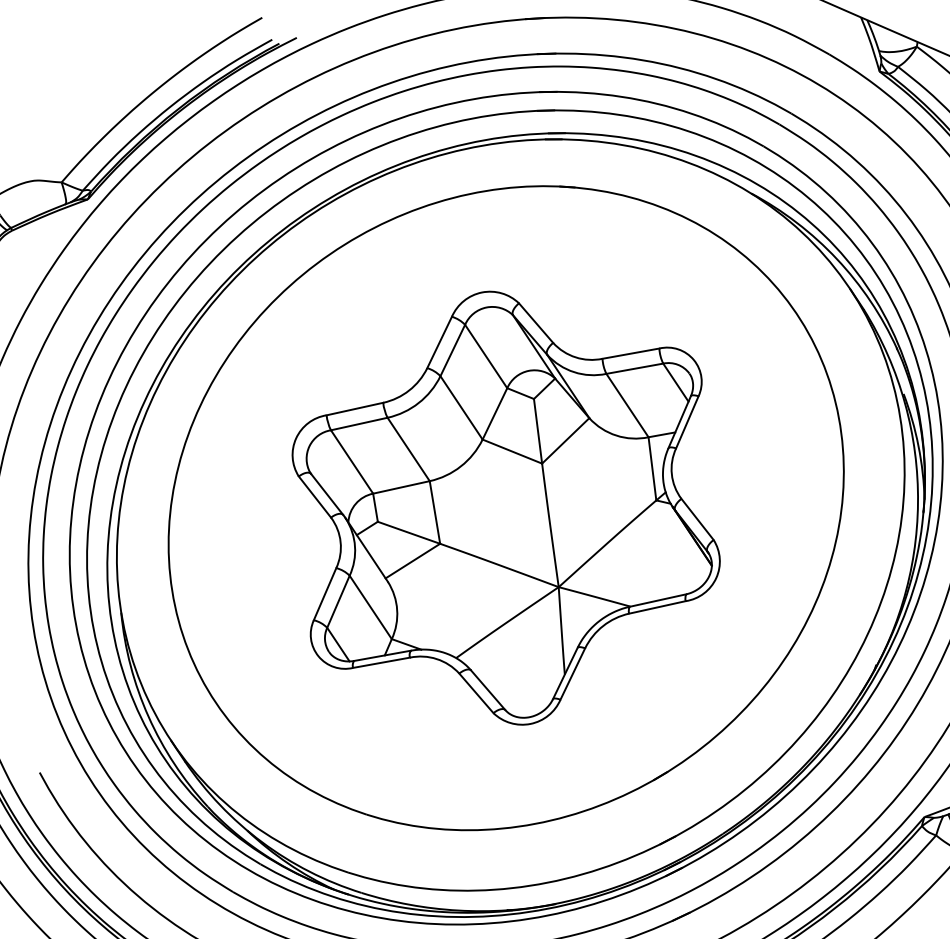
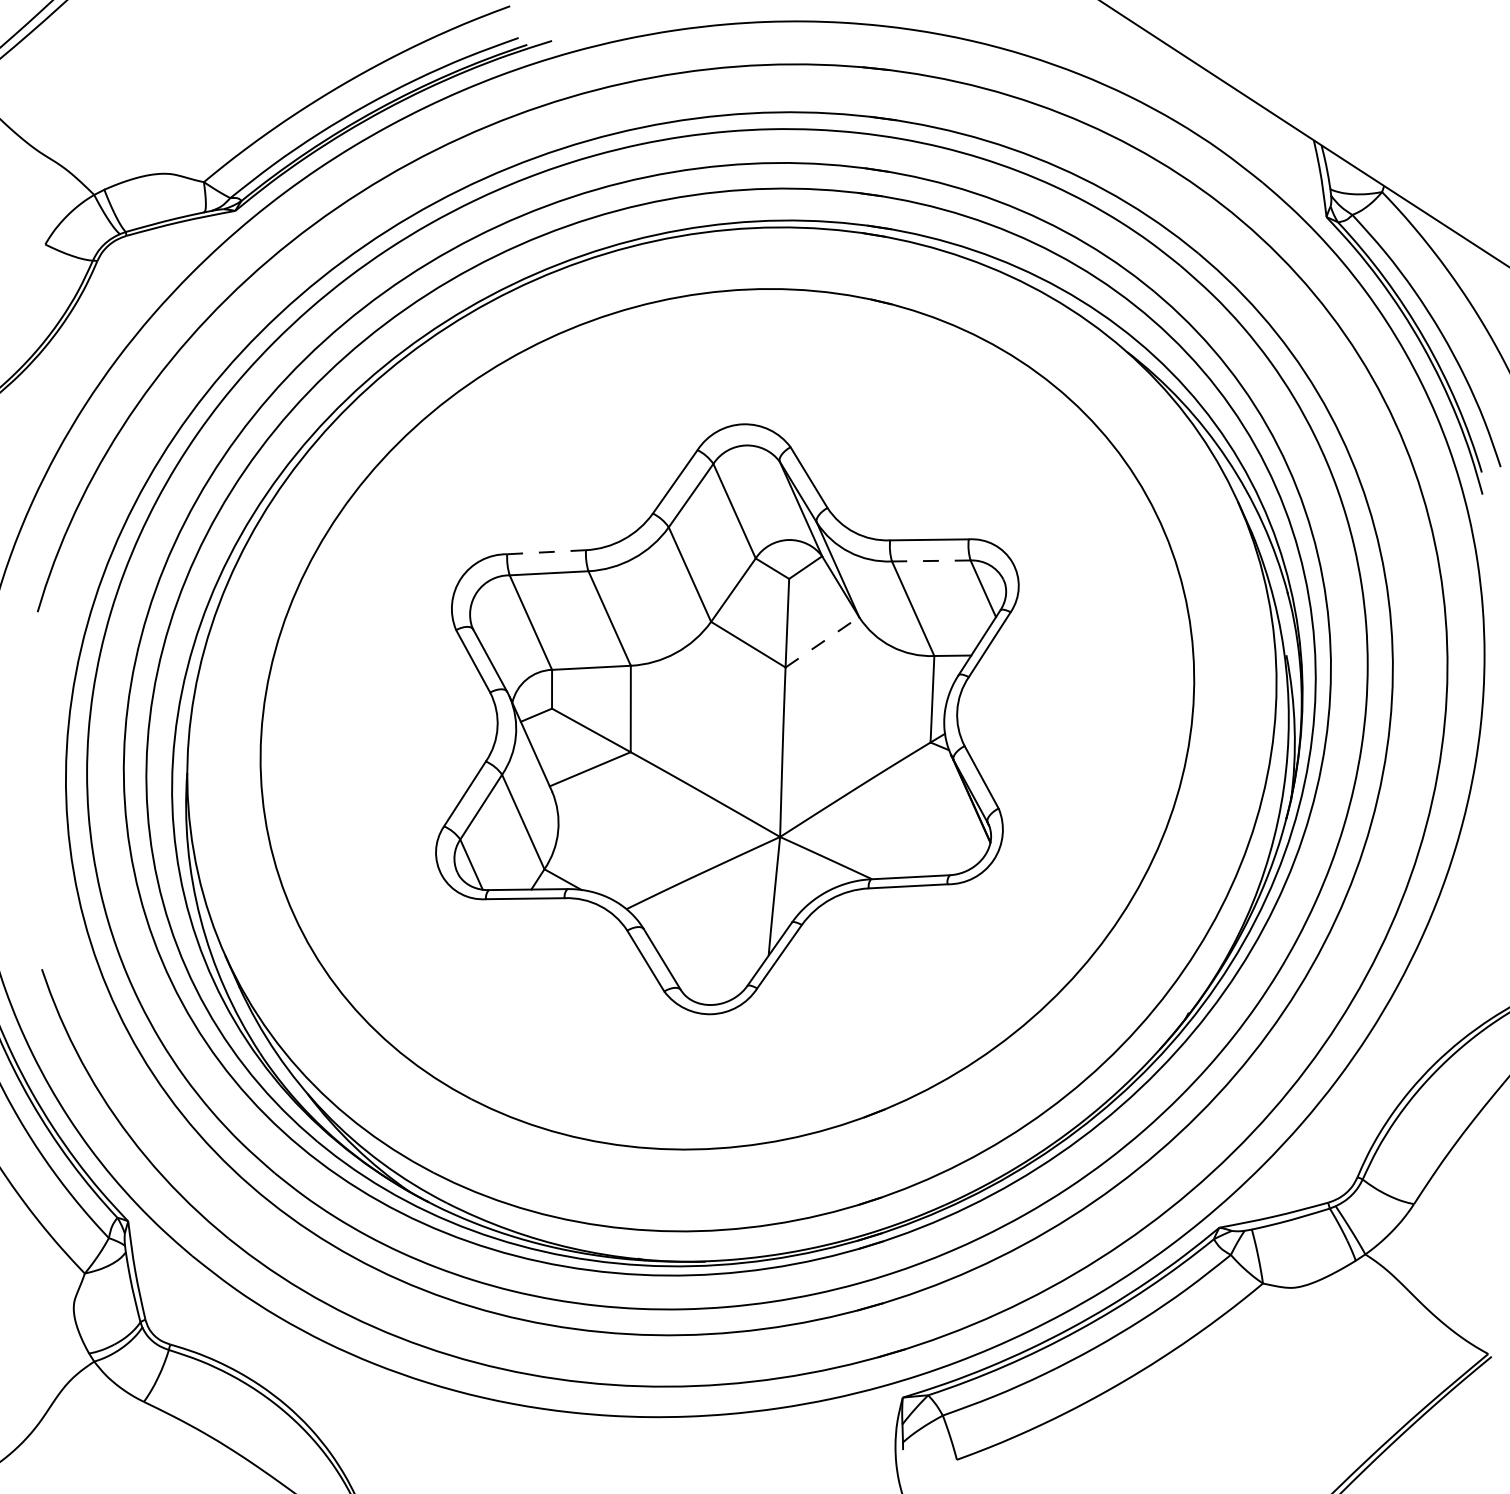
line: (634, 368) -> (930, 560), solid -> dashed
line: (355, 409) -> (547, 552), solid -> dashed
line: (565, 441) -> (822, 642), solid -> dashed

